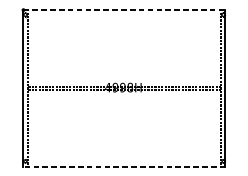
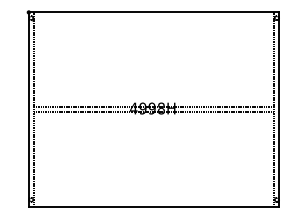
line: (124, 10) -> (154, 12), dashed -> solid
line: (124, 166) -> (153, 206), dashed -> solid

